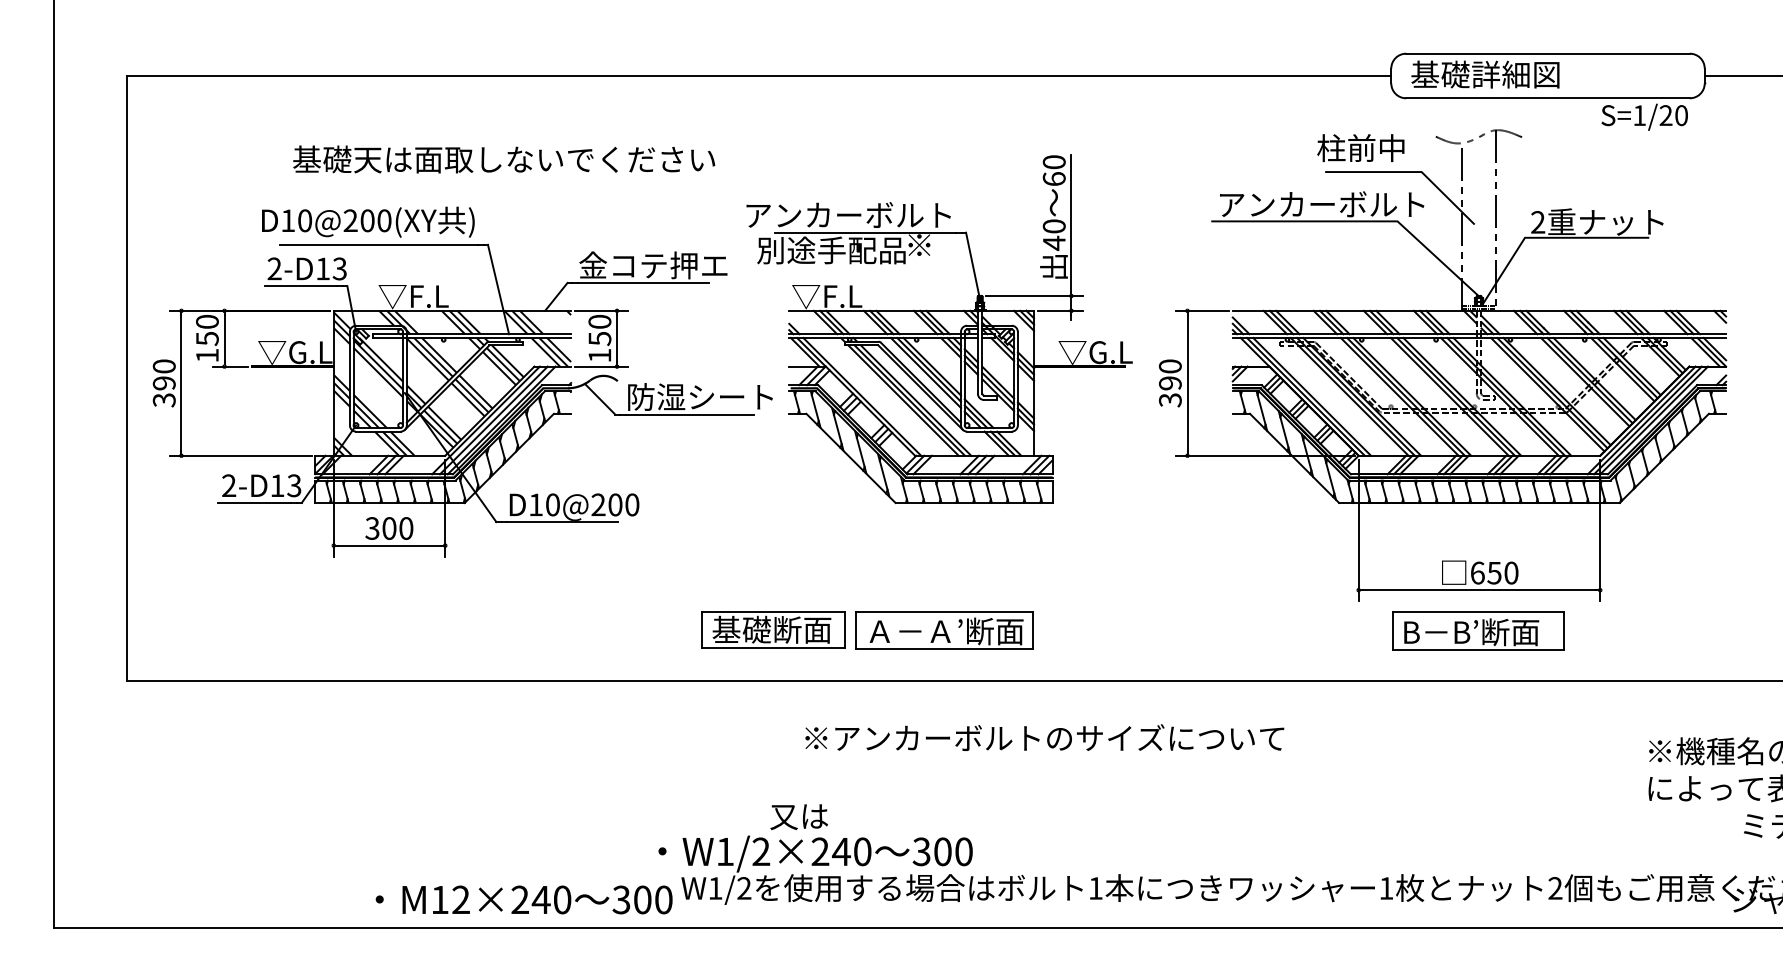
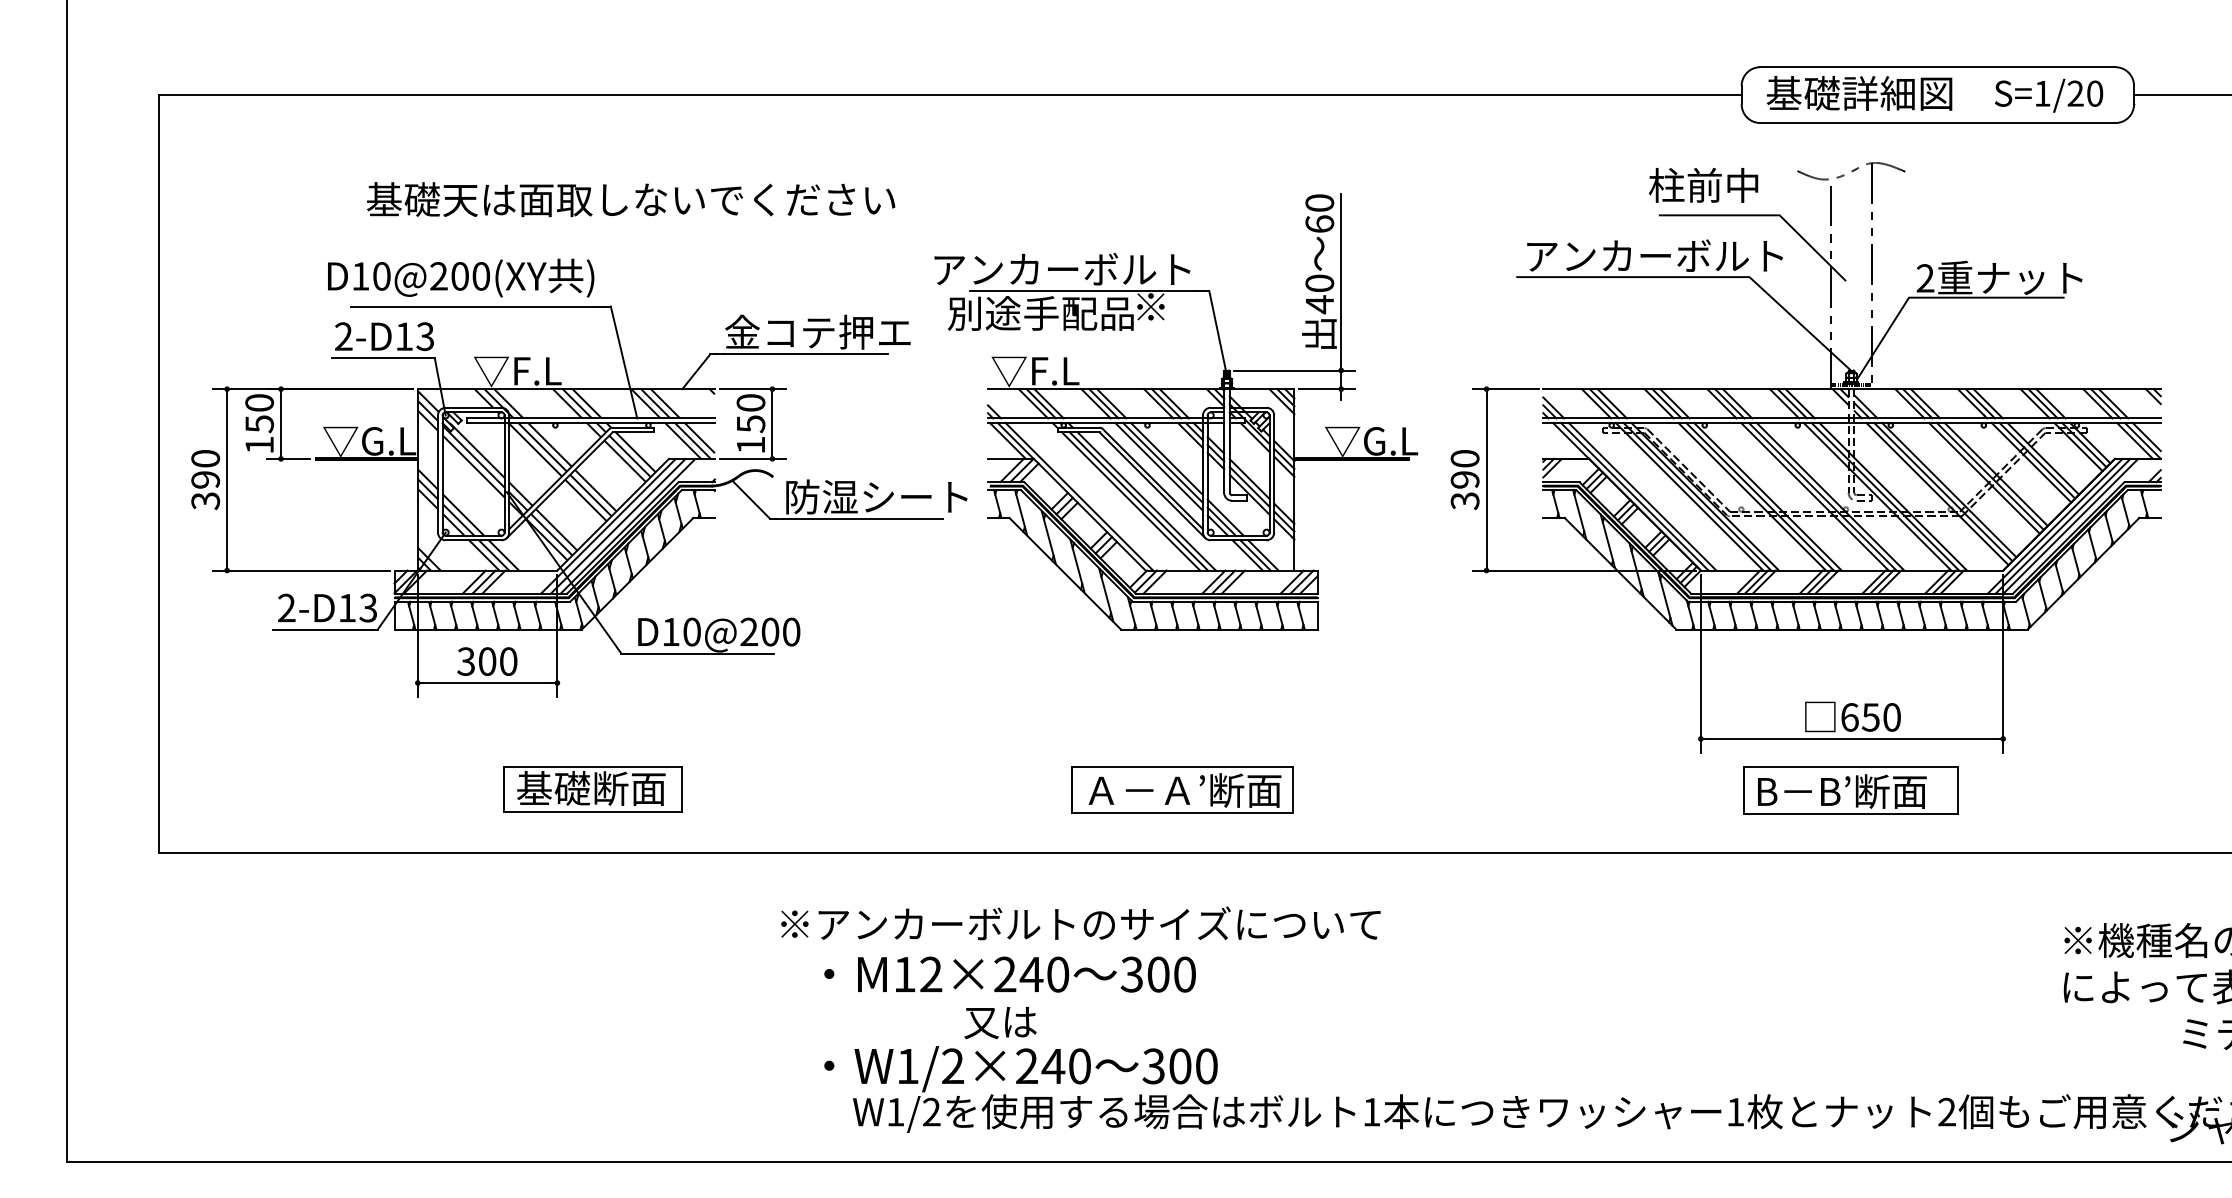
text: (1644, 117) -> (2048, 95), moved
part: (772, 630) -> (592, 789), moved
text: (1044, 737) -> (1080, 923), moved
text: (523, 899) -> (1009, 974), moved

